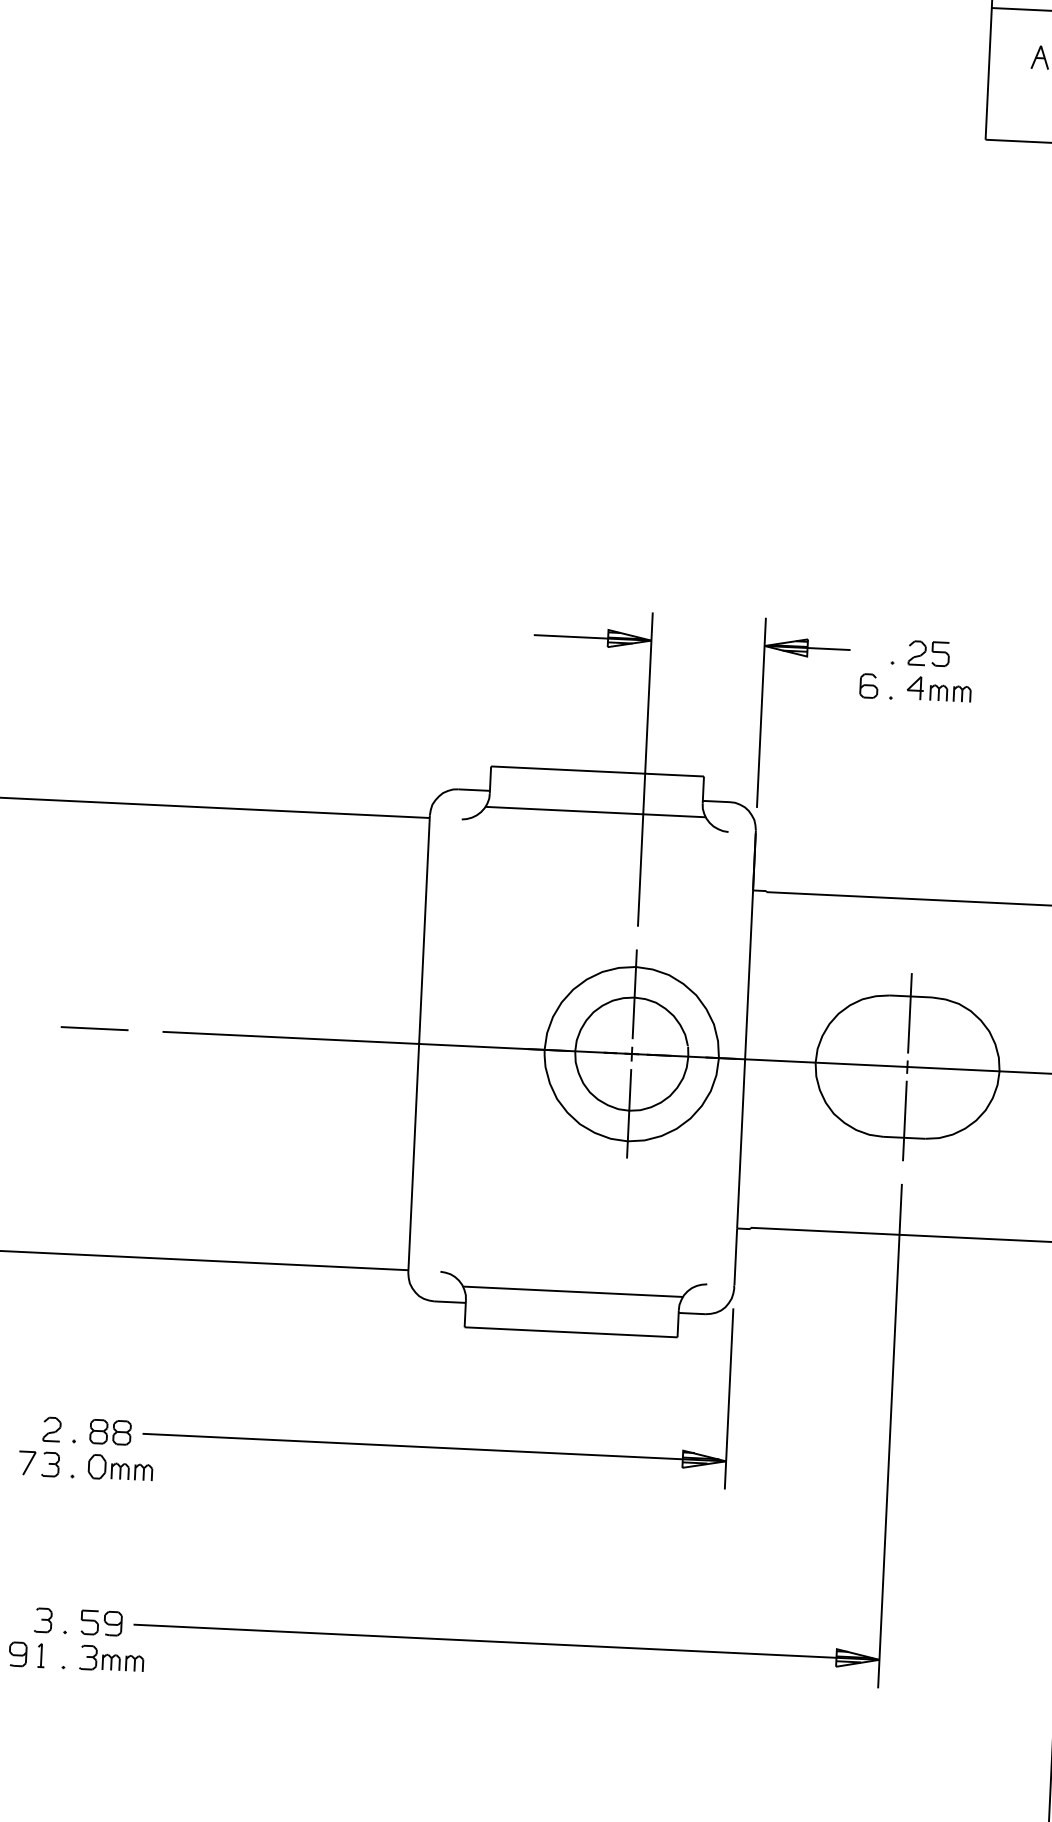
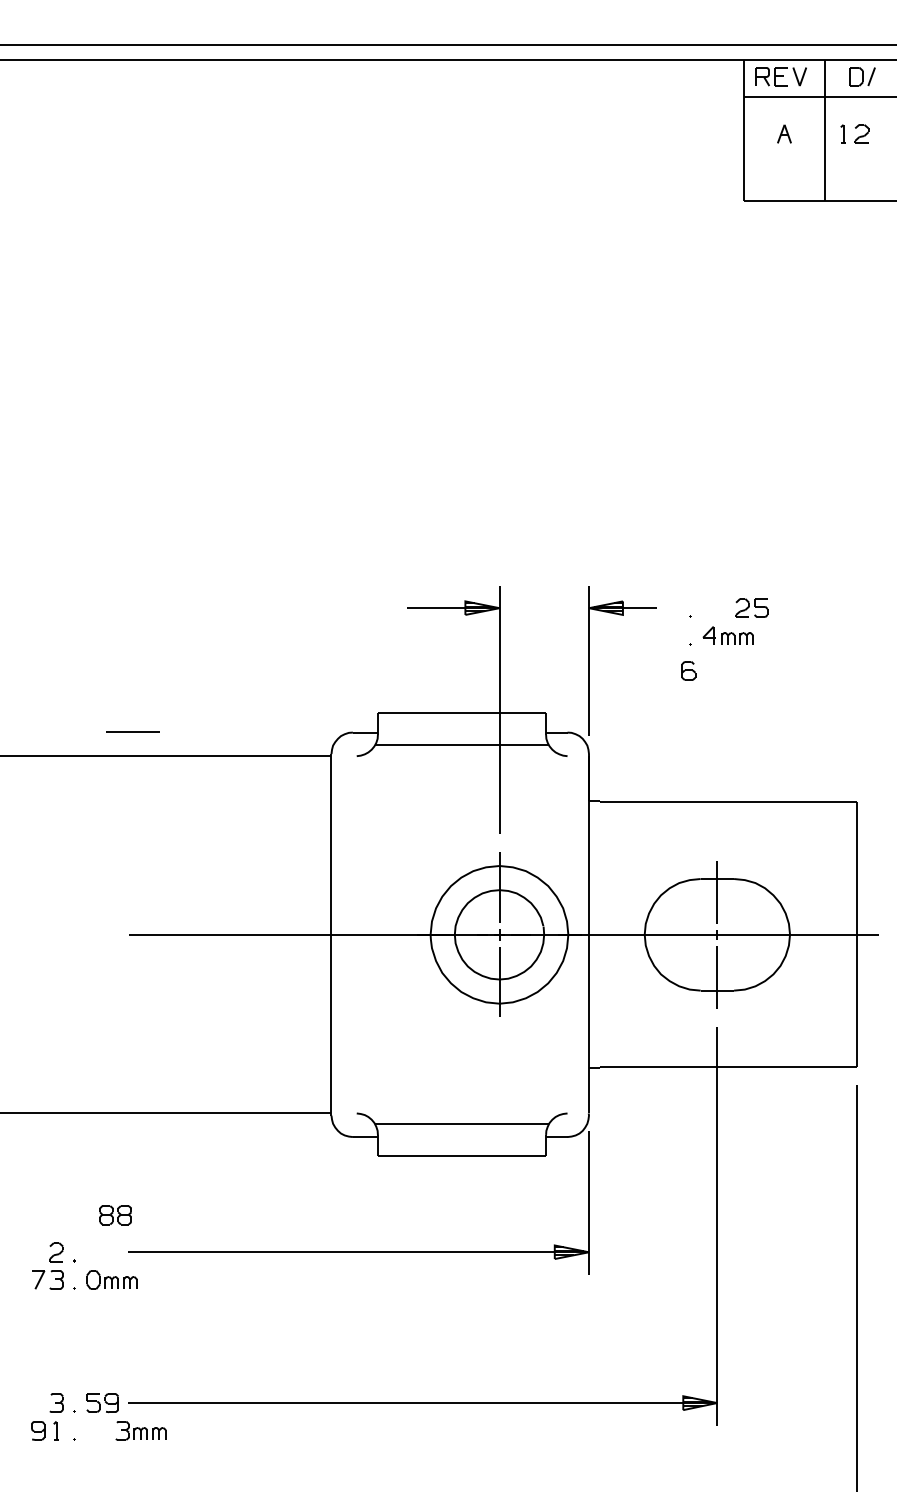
part: (928, 652) -> (751, 607), moved
part: (868, 685) -> (688, 670), moved
line: (93, 1028) -> (132, 731), moved
part: (110, 1432) -> (115, 1215), moved
part: (111, 1658) -> (140, 1430), moved

